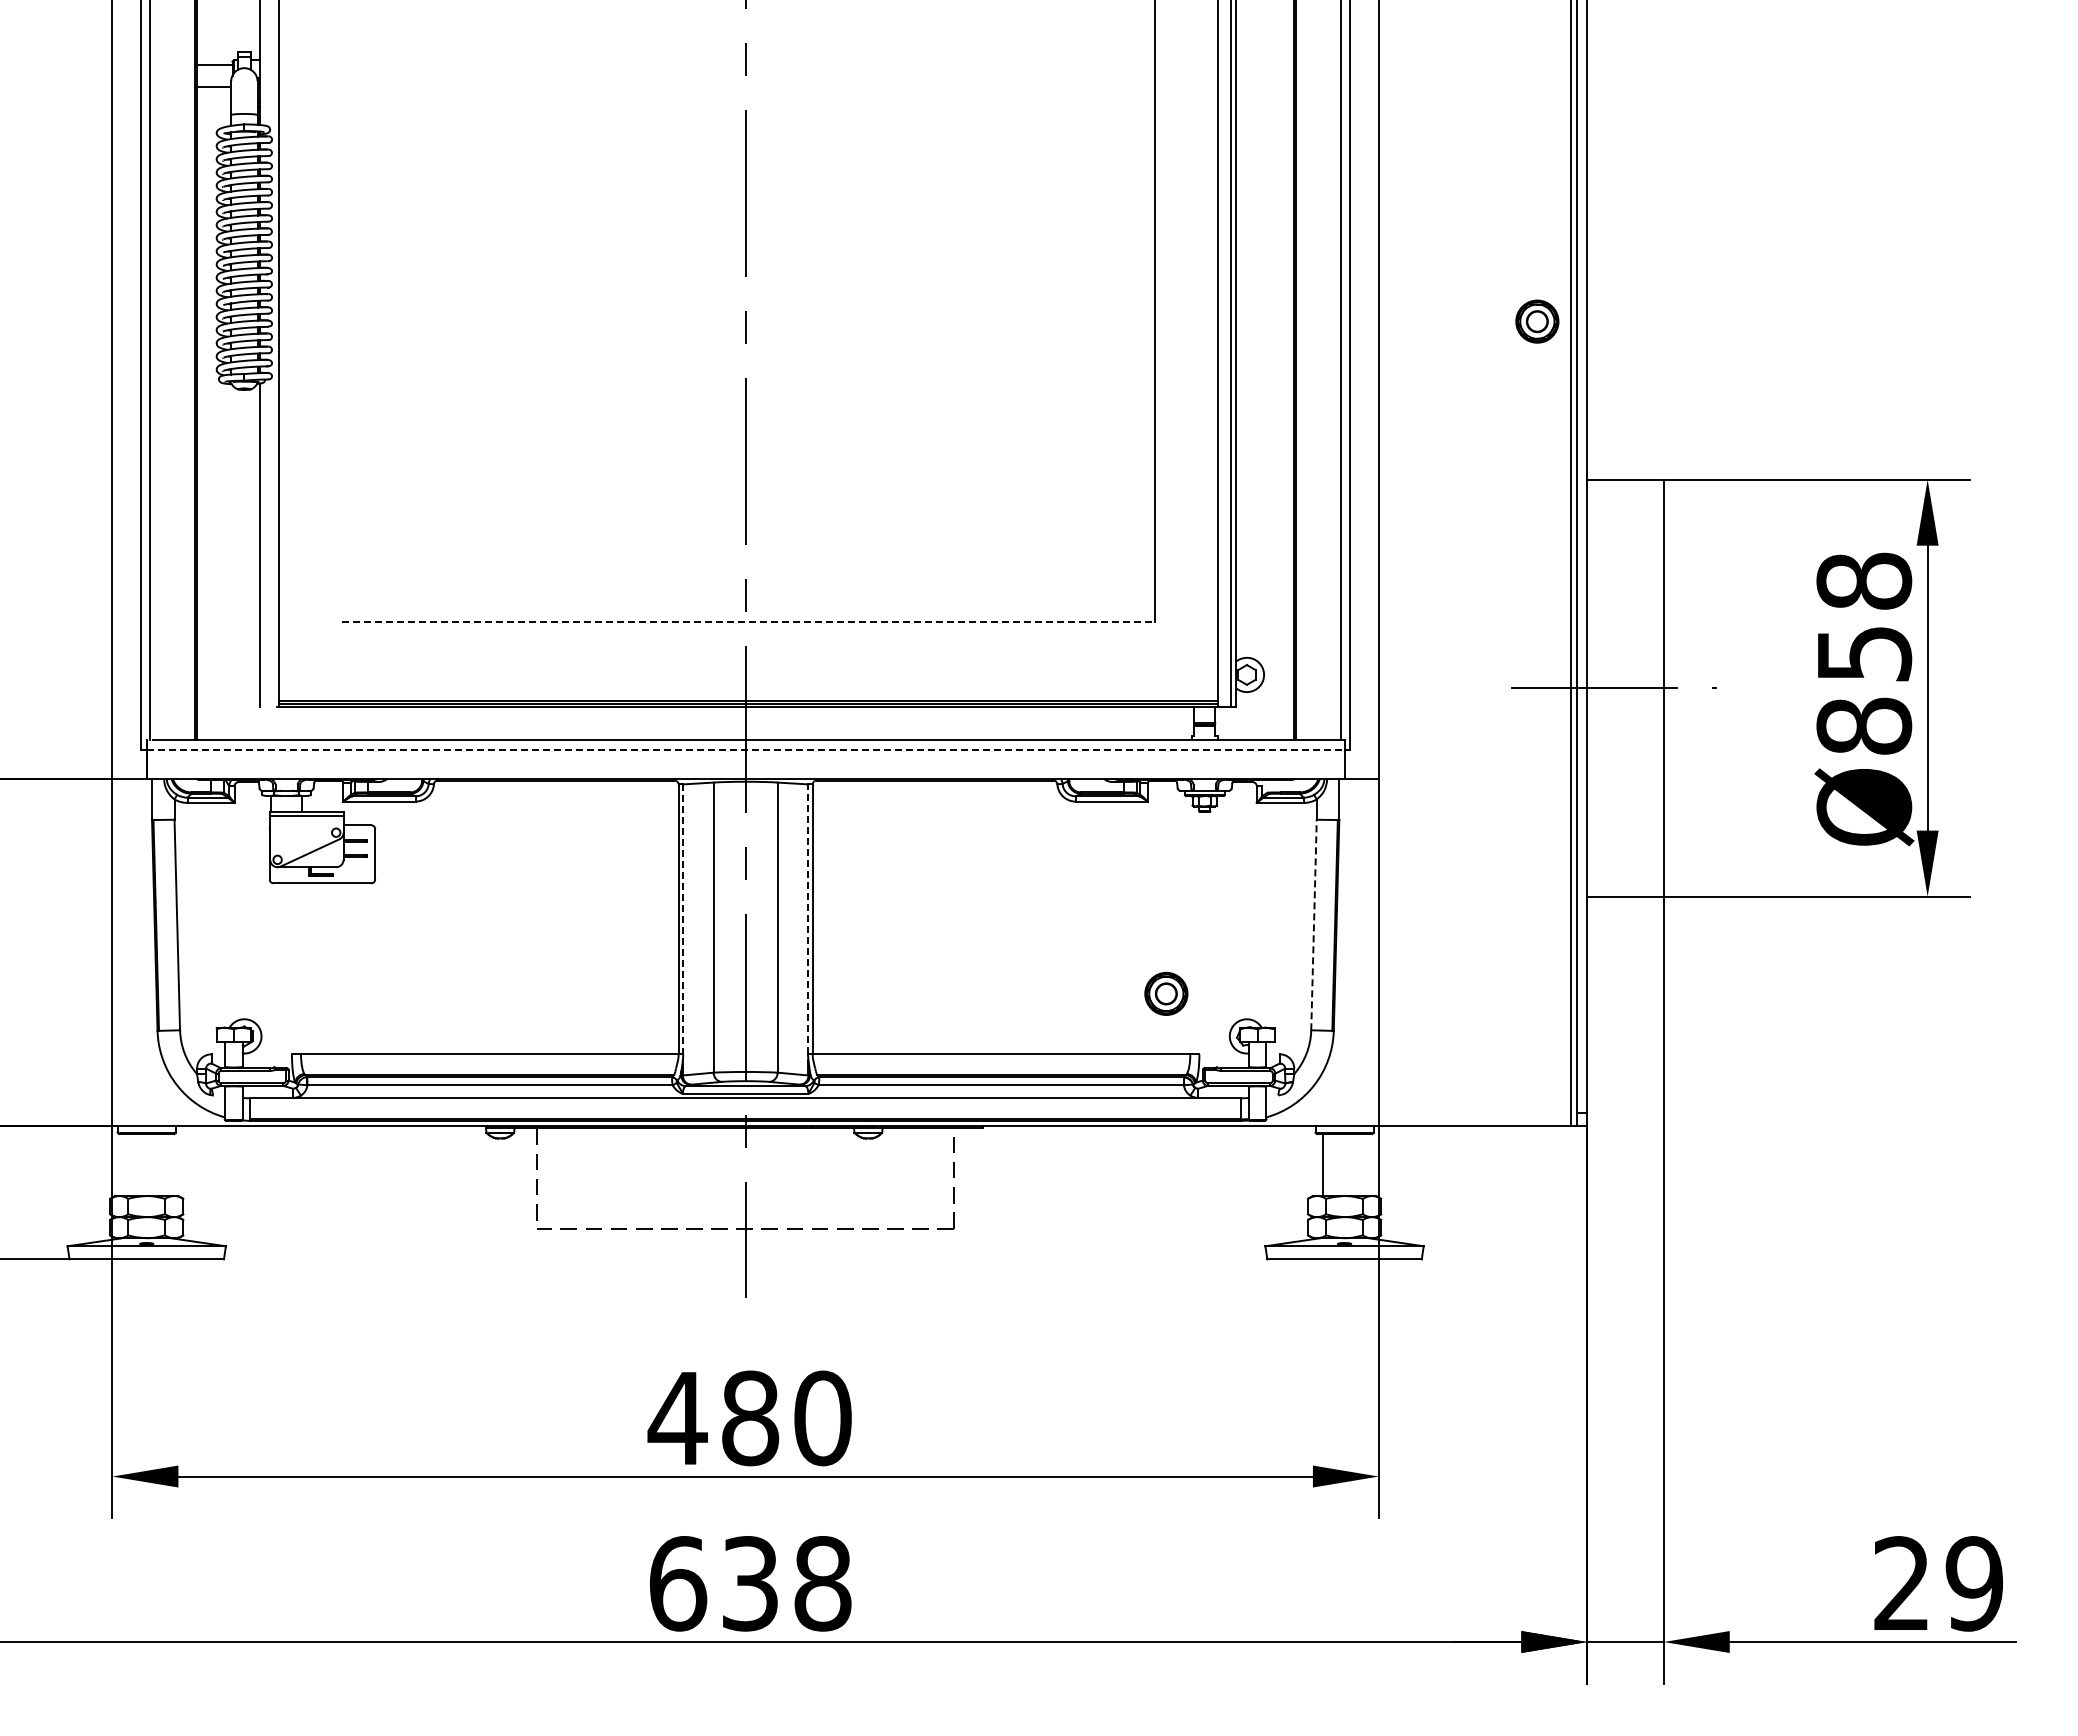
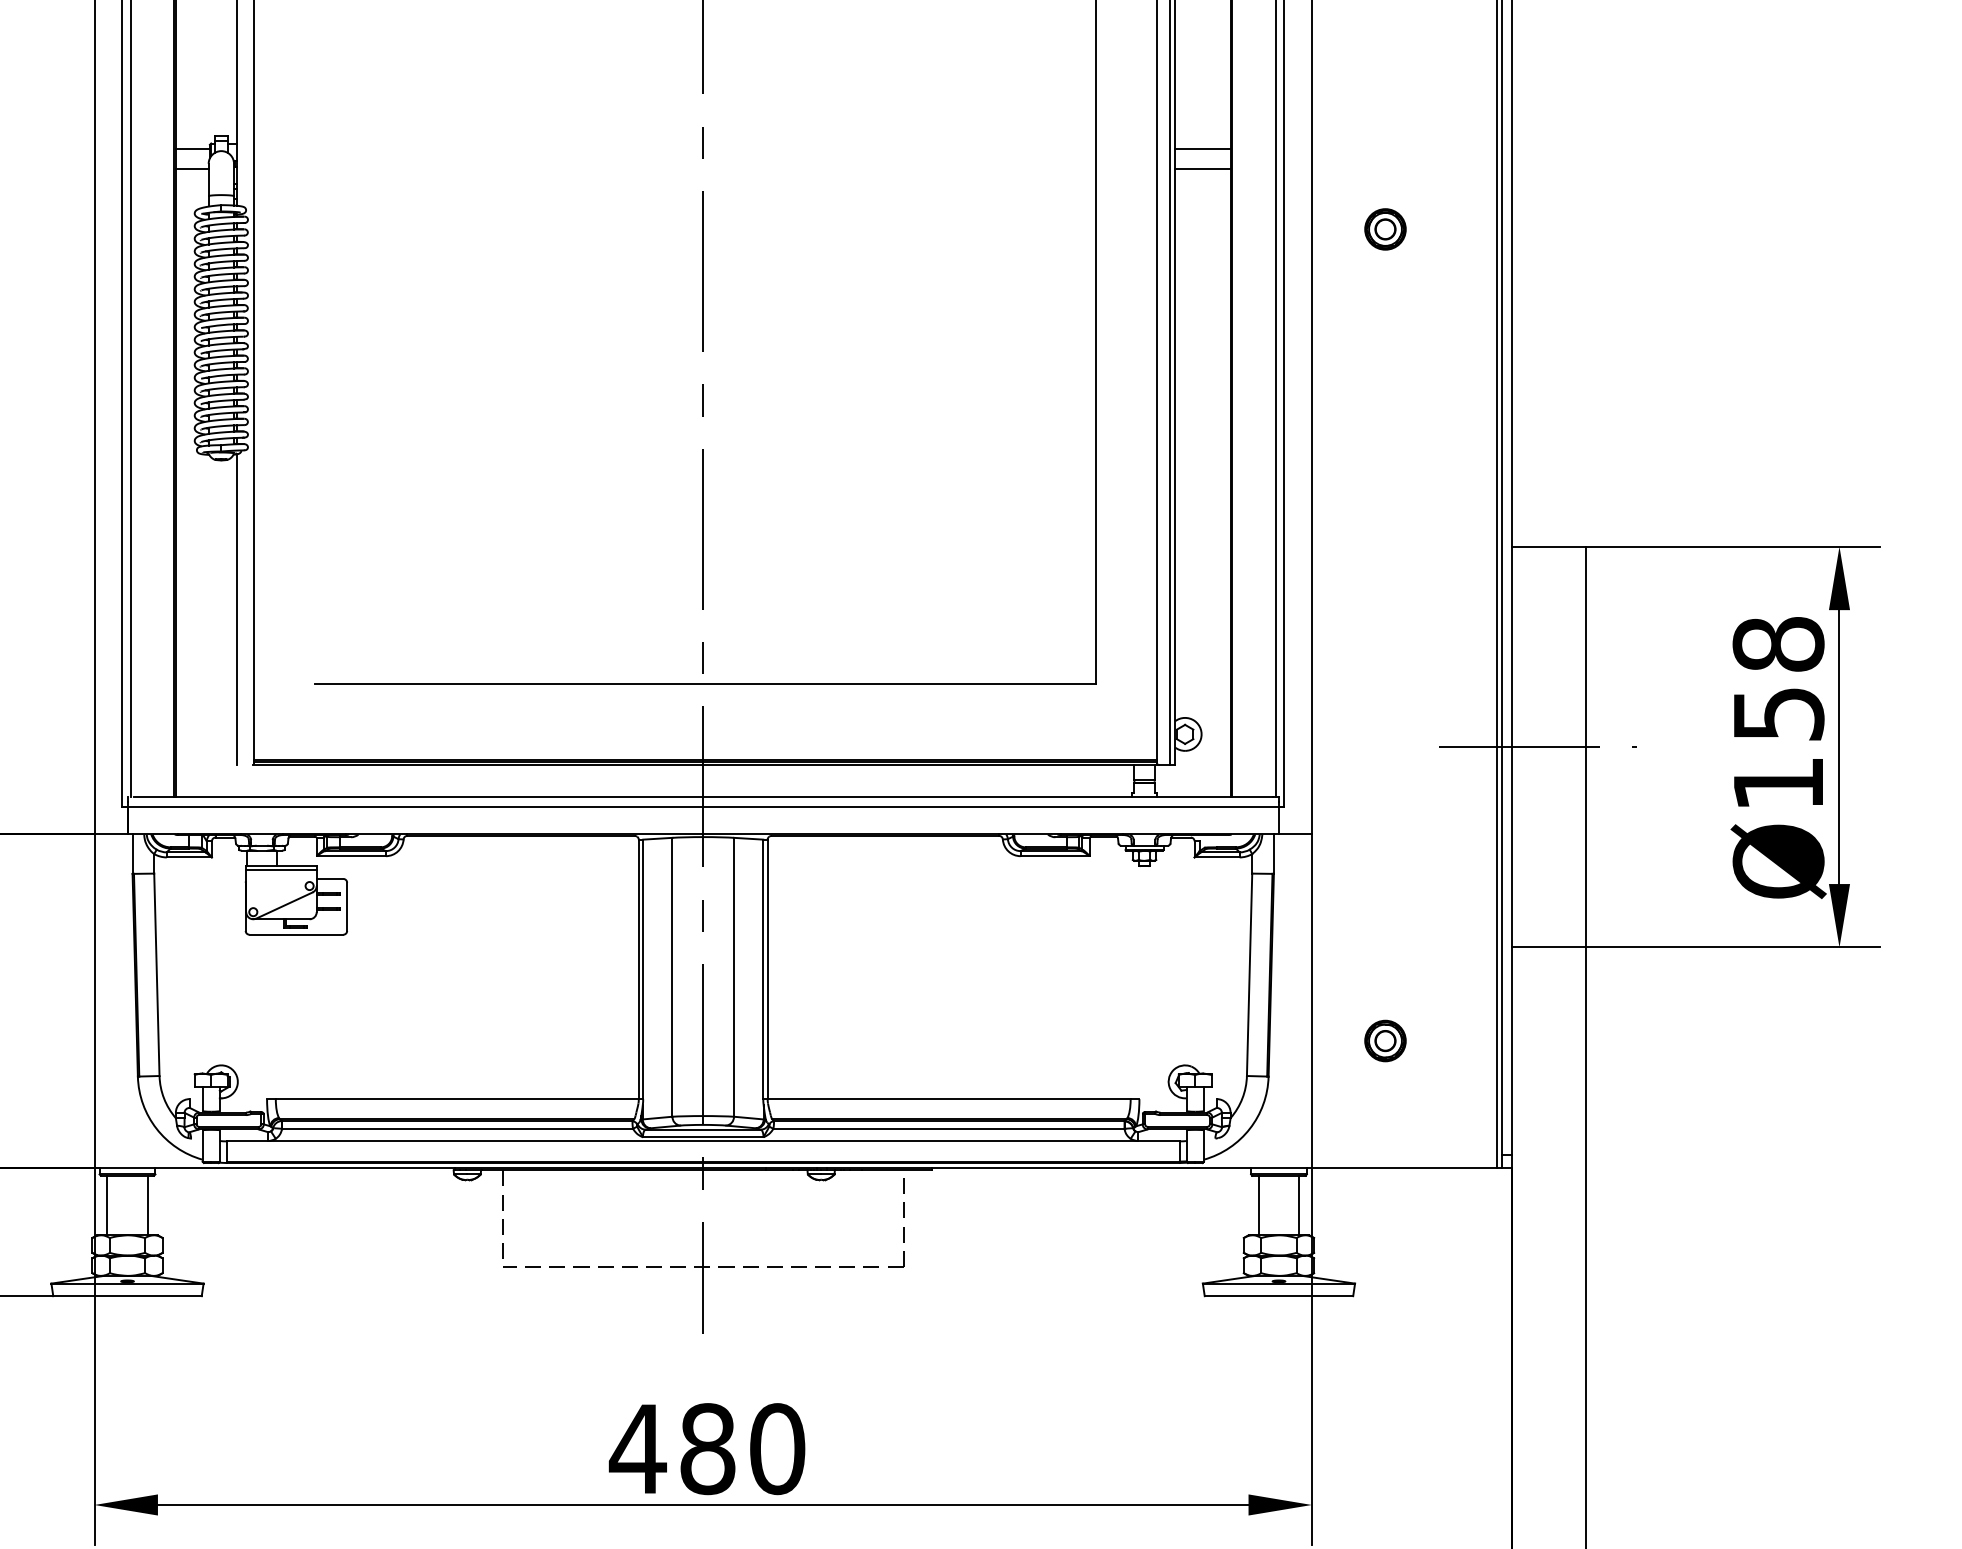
line: (1265, 65) -> (1202, 148), added
line: (1265, 86) -> (1202, 168), added
part: (1537, 321) -> (1385, 229), moved
line: (748, 622) -> (705, 683), dashed -> solid
text: (1864, 725) -> (1778, 782), Ø858 -> Ø158
line: (745, 750) -> (703, 807), dashed -> solid
line: (683, 919) -> (643, 969), dashed -> solid
line: (808, 919) -> (763, 969), dashed -> solid
line: (1314, 924) -> (1250, 974), dashed -> solid
part: (1166, 993) -> (1385, 1040), moved
line: (125, 1165) -> (107, 1205), added
line: (167, 1165) -> (147, 1205), added
line: (1365, 1165) -> (1299, 1205), added

